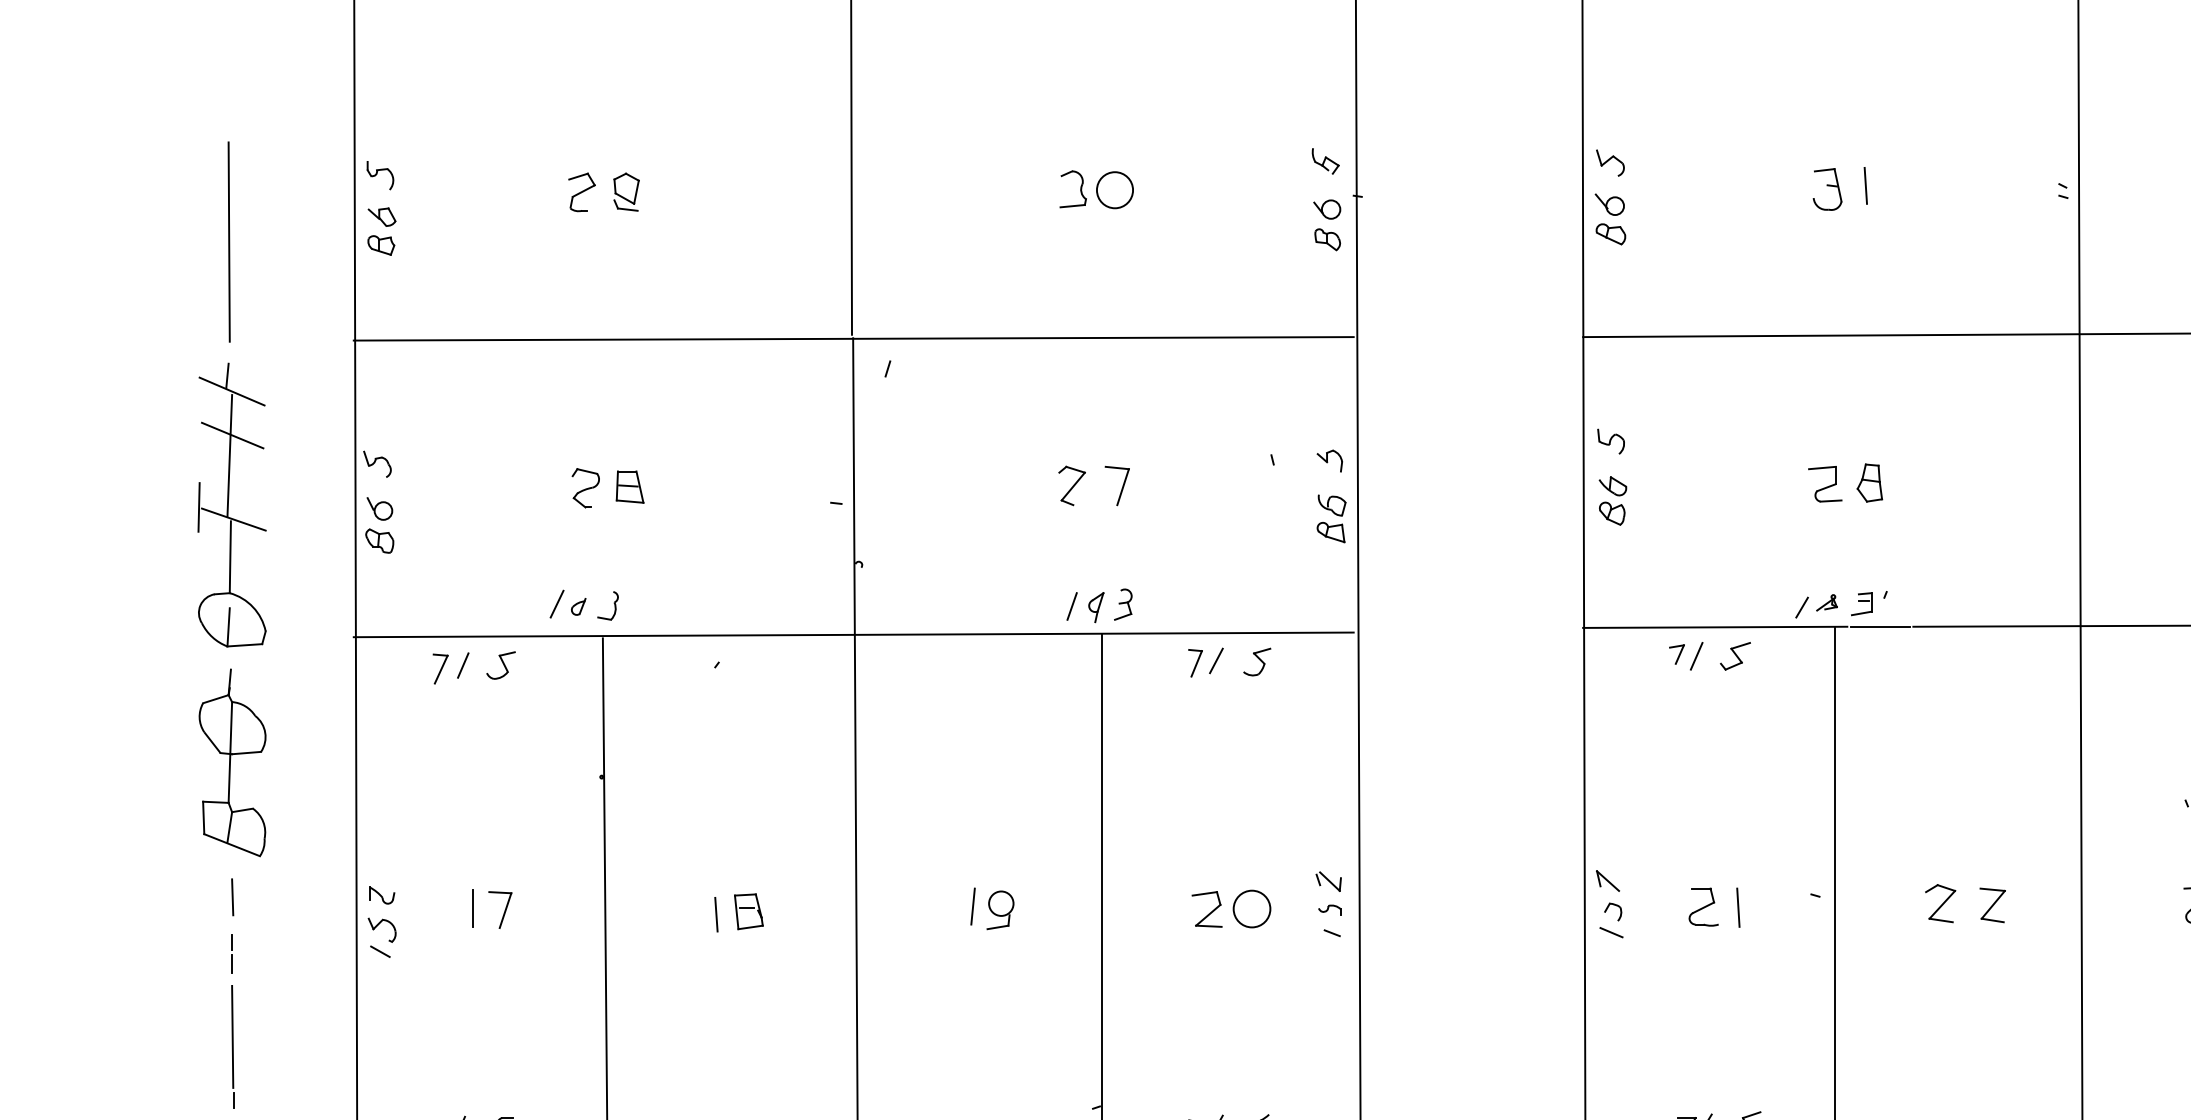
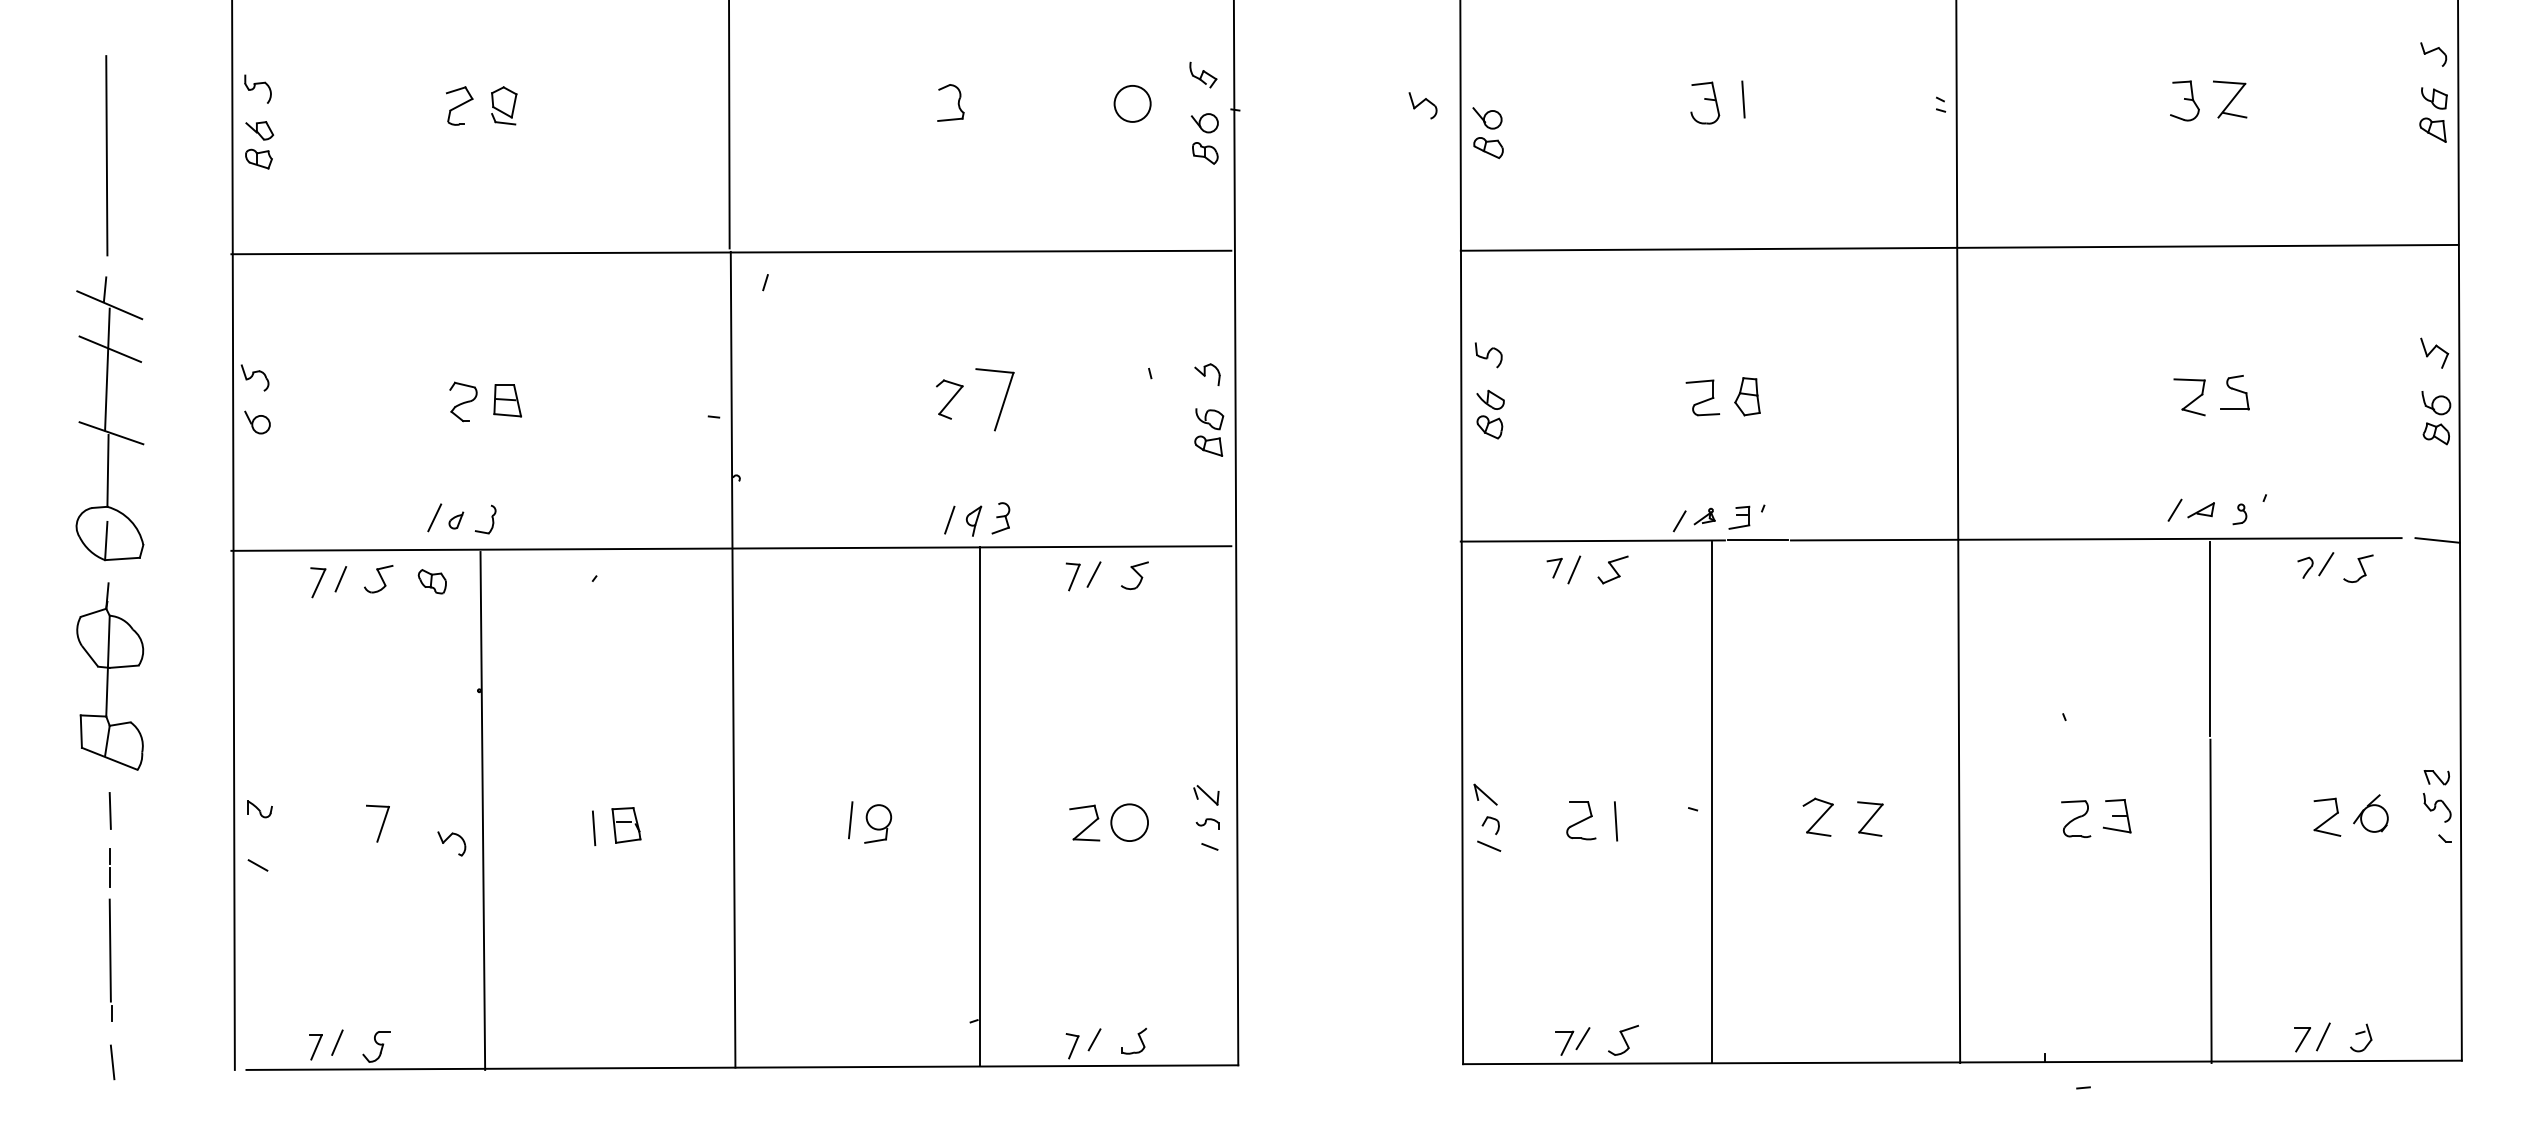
part: (1609, 162) -> (1422, 105), moved
circle: (1114, 189) -> (1132, 103), moved
part: (1116, 485) -> (994, 399), size x1.6
line: (198, 506) -> (76, 420), removed
part: (378, 540) -> (431, 581), moved
line: (472, 907) -> (350, 821), removed
part: (381, 929) -> (451, 843), moved

